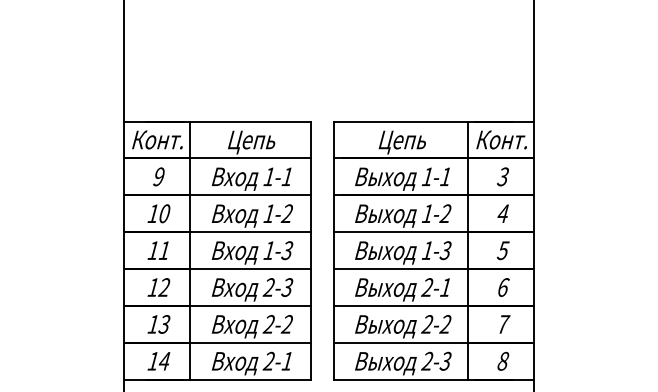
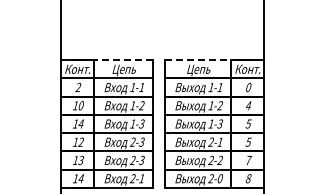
line: (250, 122) -> (123, 60), solid -> dashed
line: (401, 122) -> (198, 60), solid -> dashed
text: (159, 176) -> (78, 87), 9 -> 2
text: (502, 176) -> (248, 87), 3 -> 0
text: (163, 249) -> (80, 123), 11 -> 14
text: (502, 286) -> (248, 141), 6 -> 5
text: (286, 326) -> (141, 161), 2-2 -> 2-3
text: (444, 360) -> (219, 178), 2-3 -> 2-0

